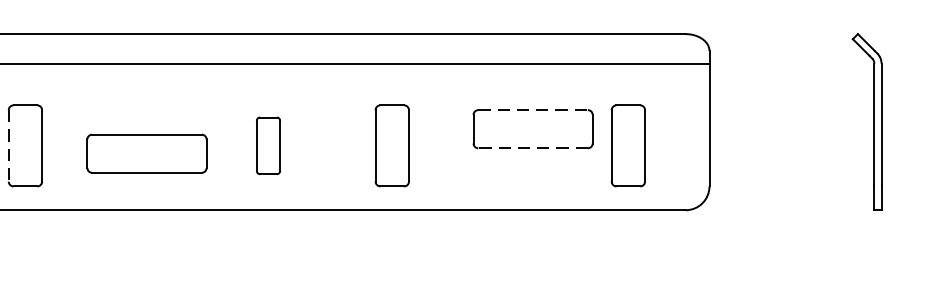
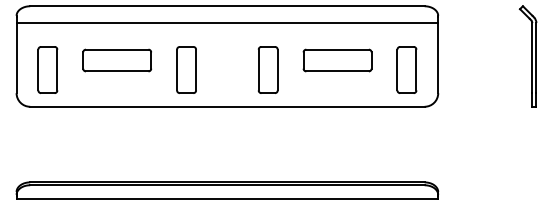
line: (534, 109) -> (338, 49), dashed -> solid
part: (268, 144) -> (186, 69), size x1.43
part: (391, 144) -> (267, 69), moved
part: (627, 144) -> (406, 69), moved
line: (9, 146) -> (38, 70), dashed -> solid
line: (532, 148) -> (337, 71), dashed -> solid
part: (145, 153) -> (116, 60), moved

